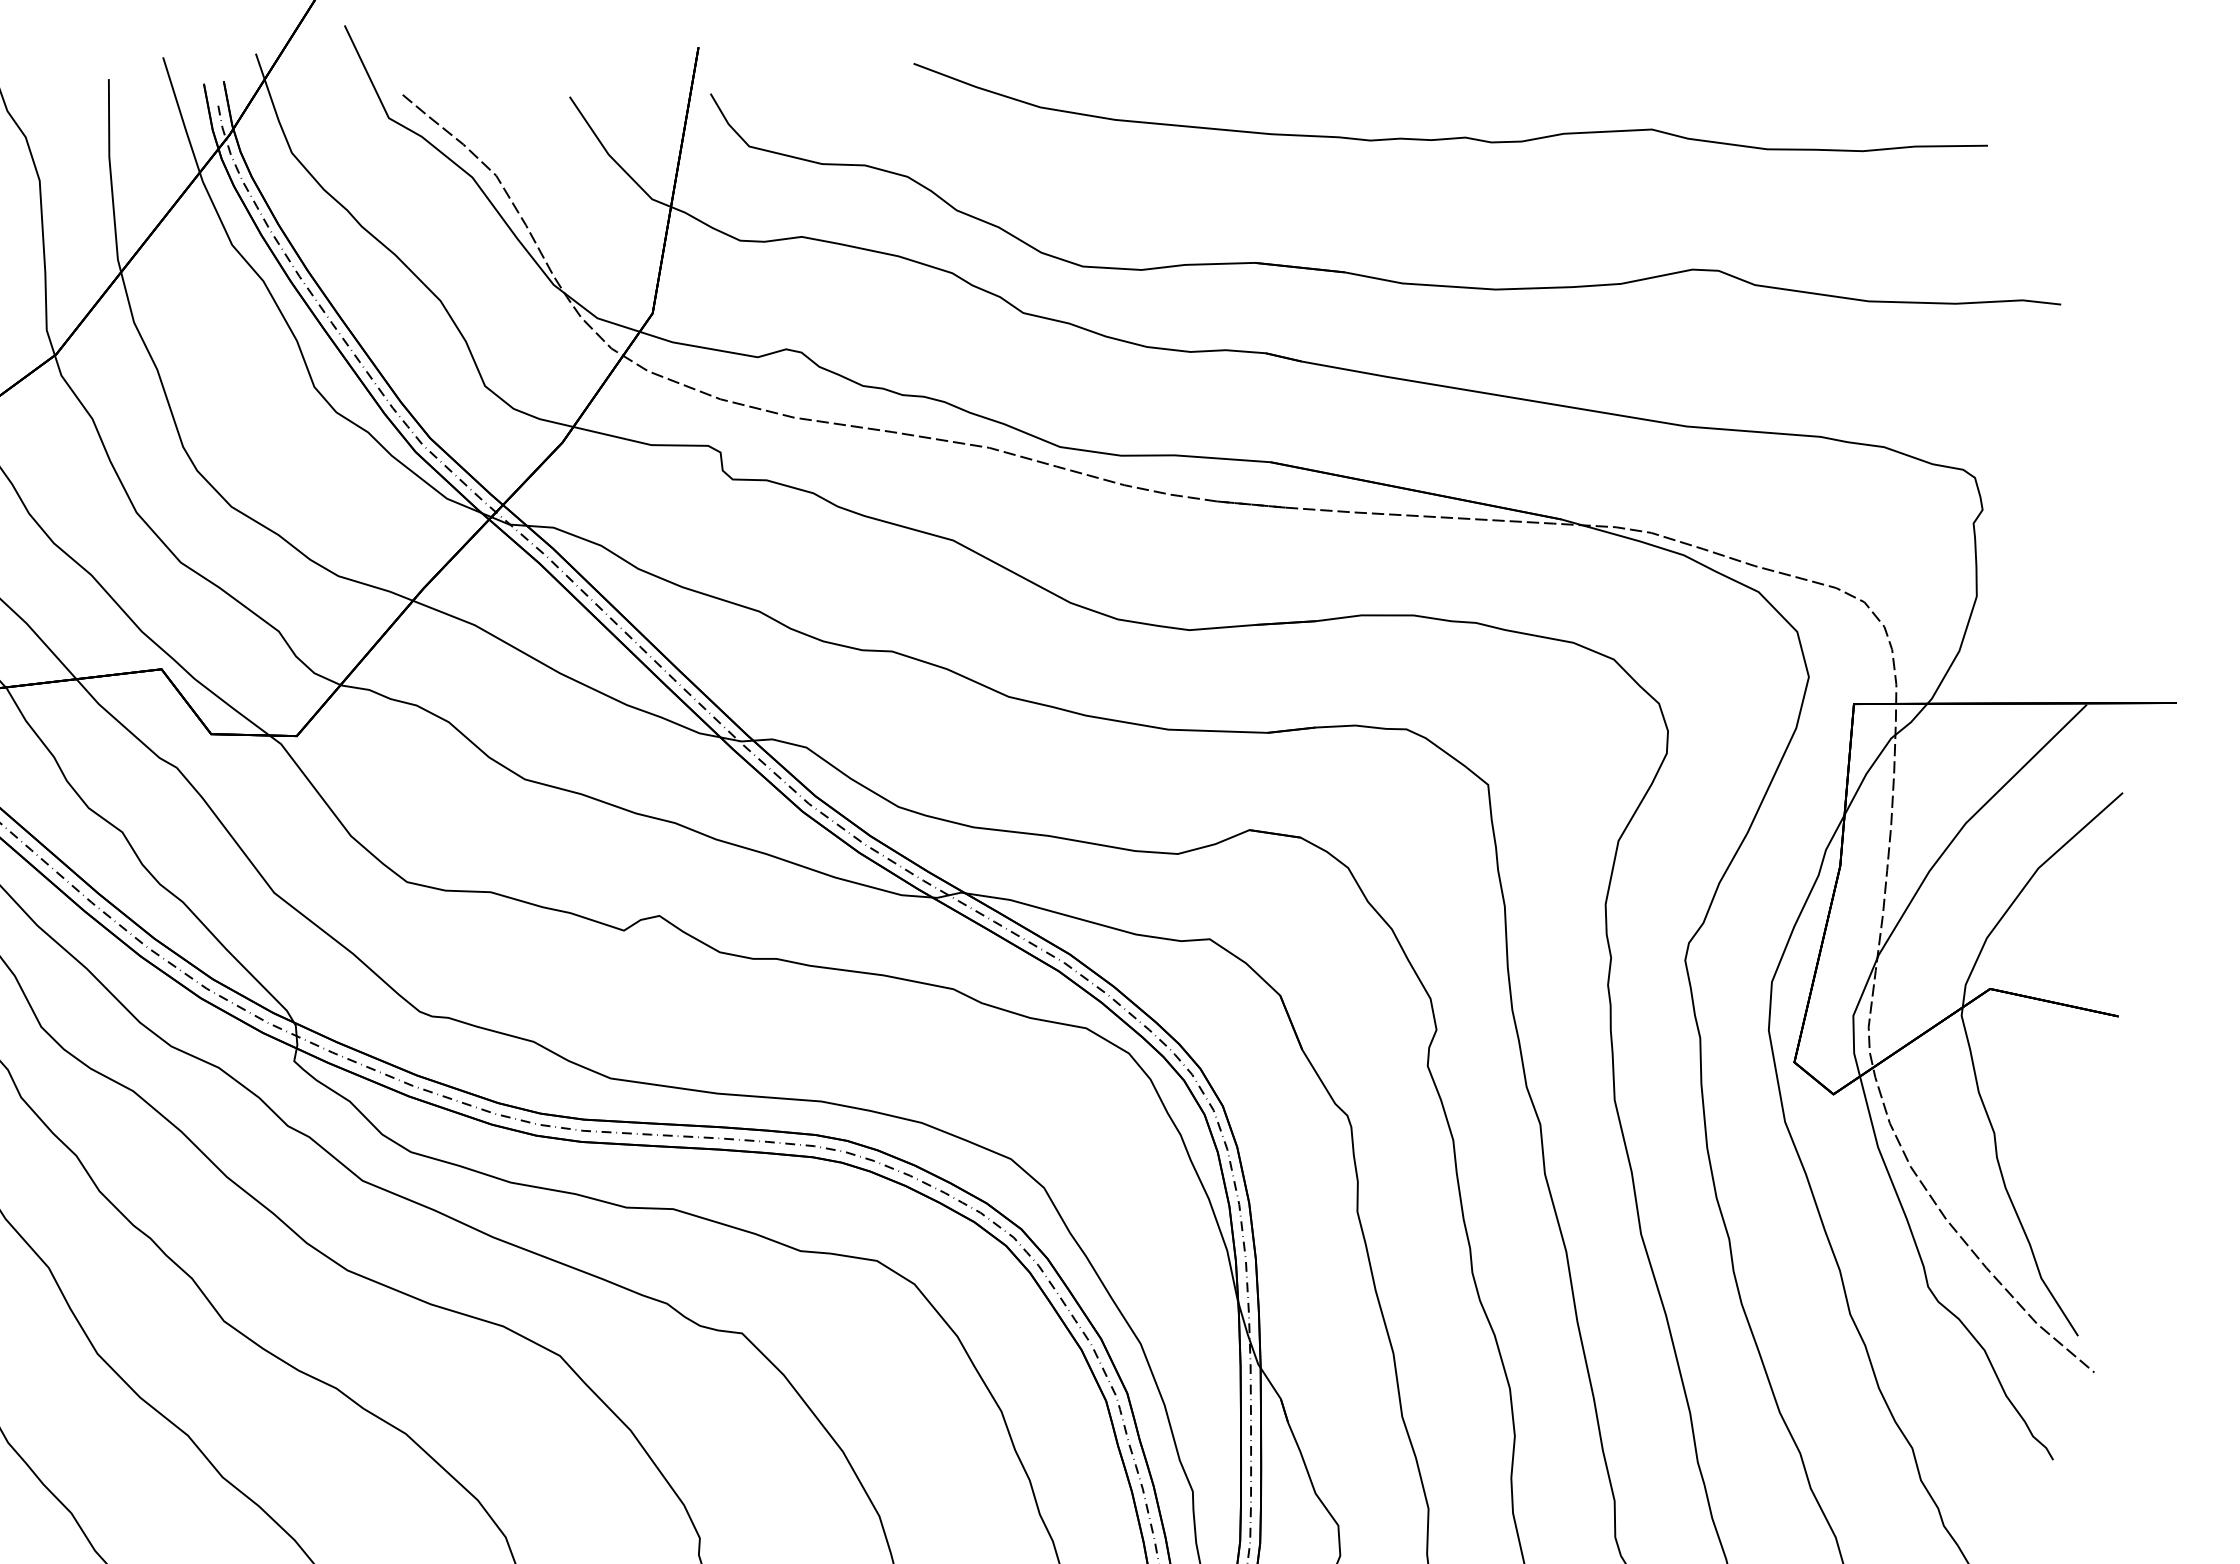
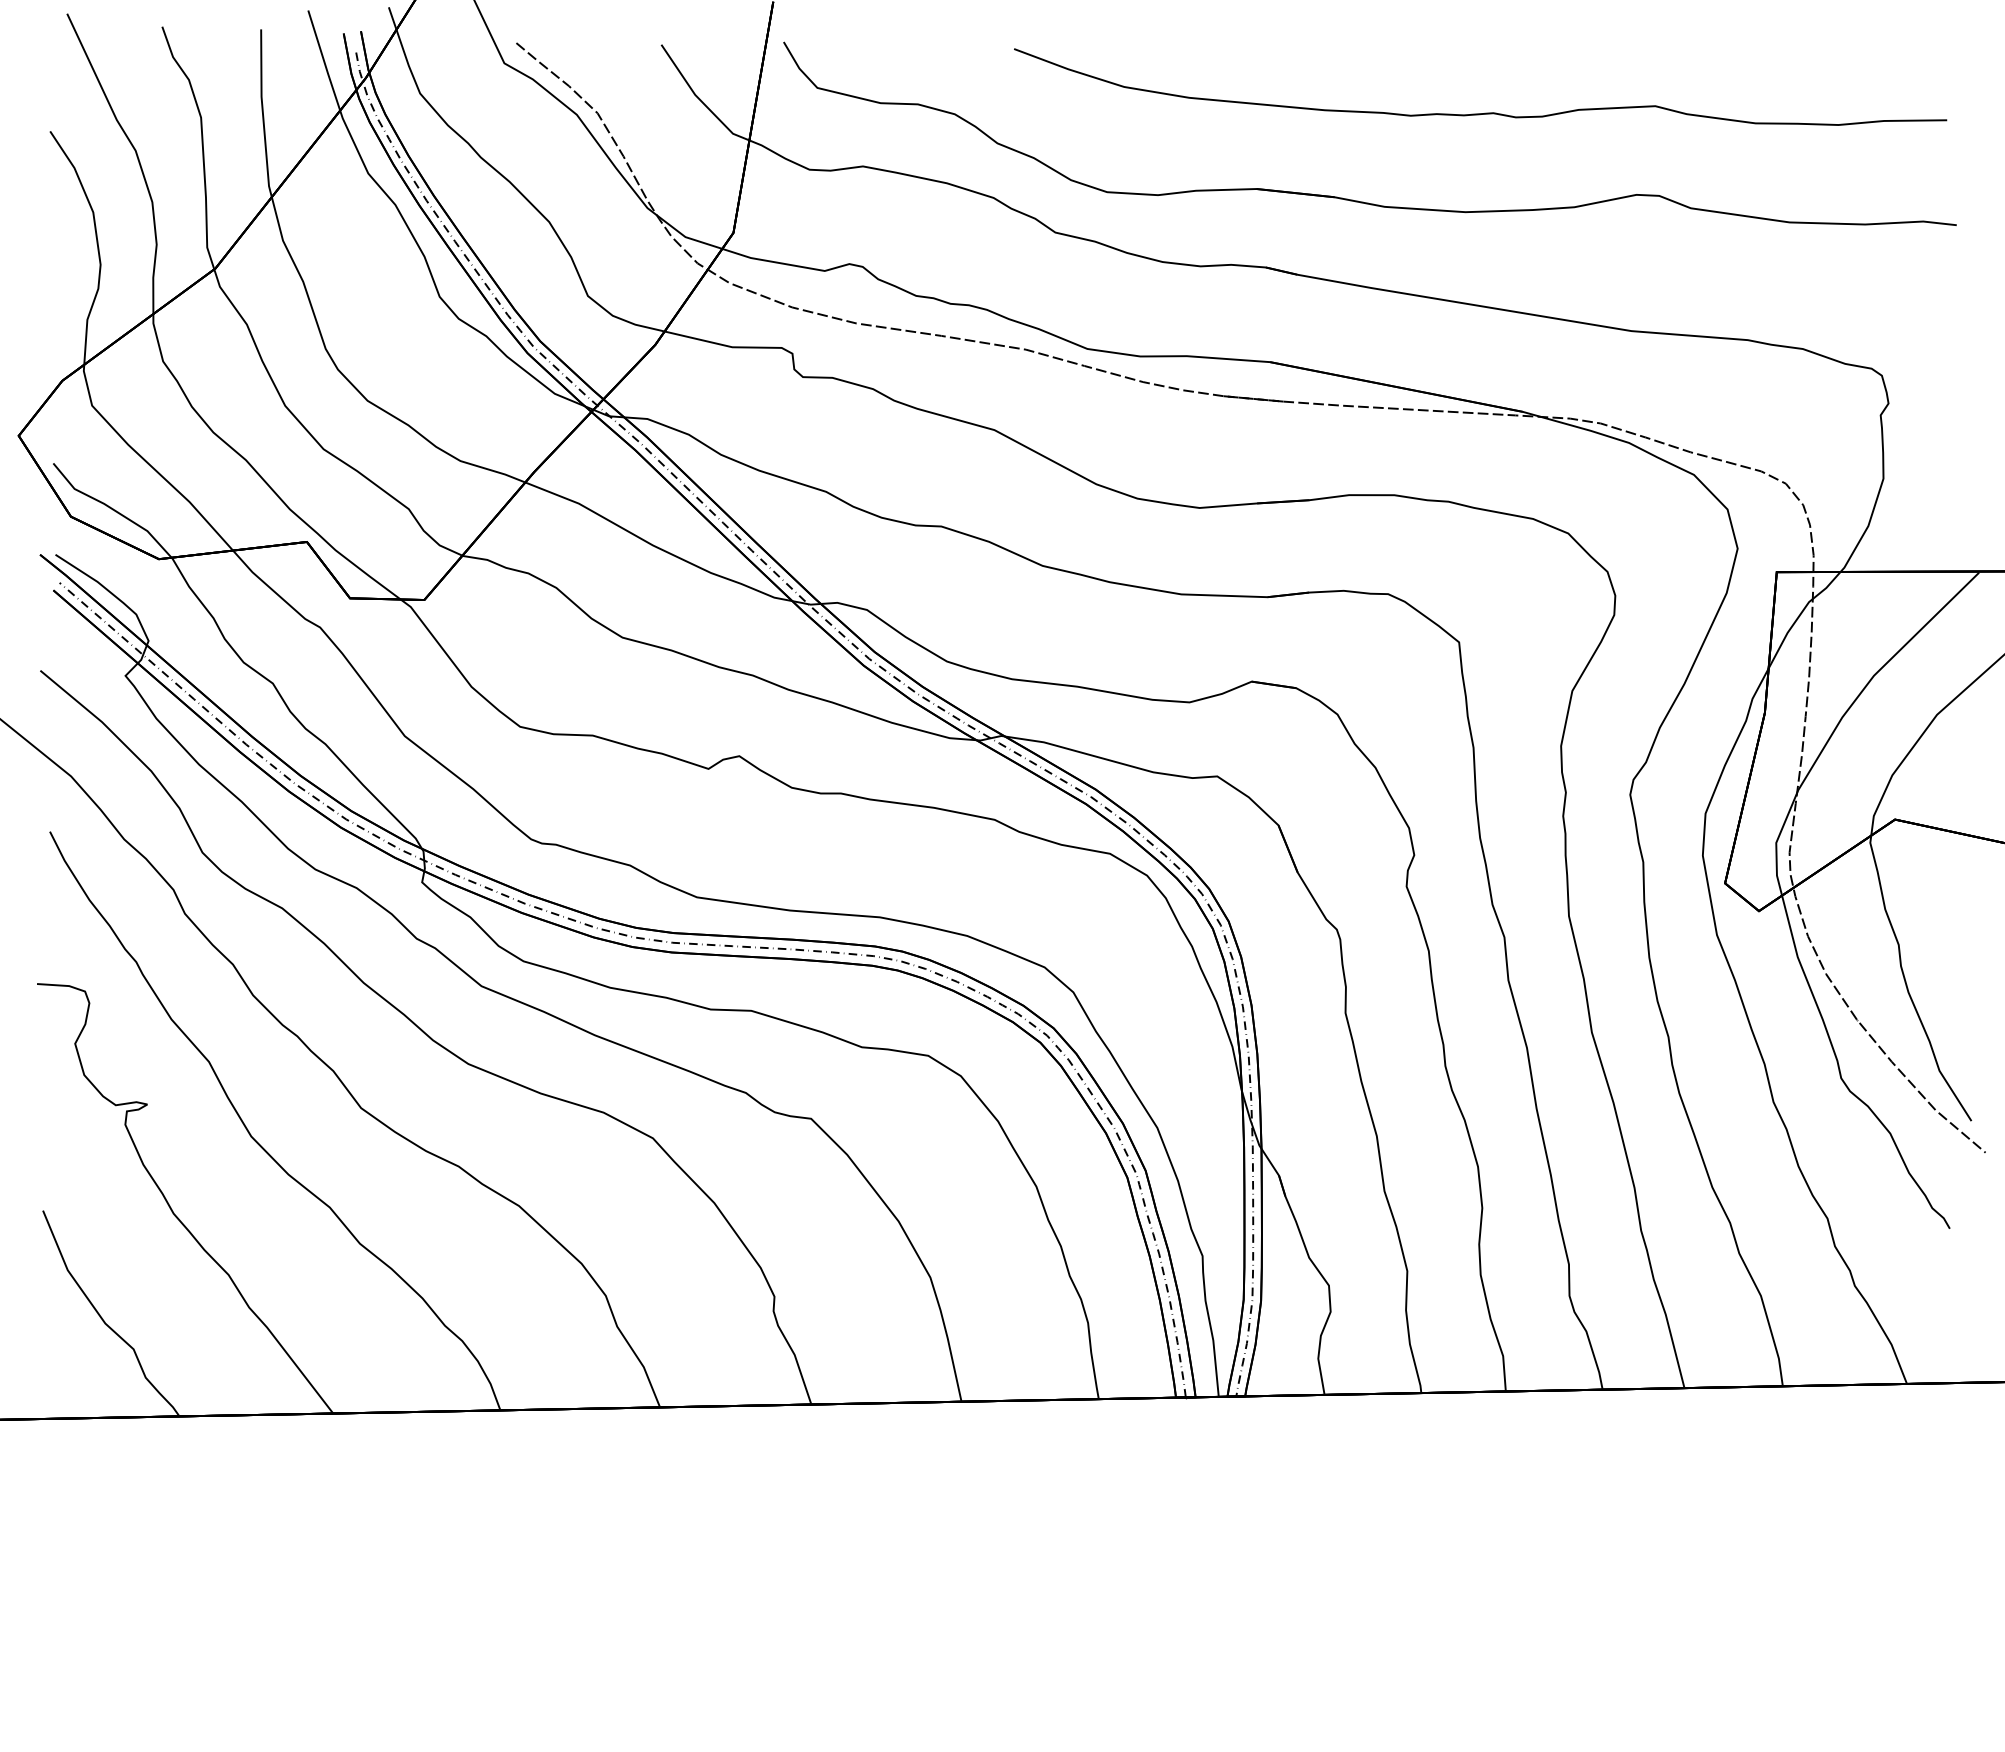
curve: (1456, 136) -> (1485, 112), moved

